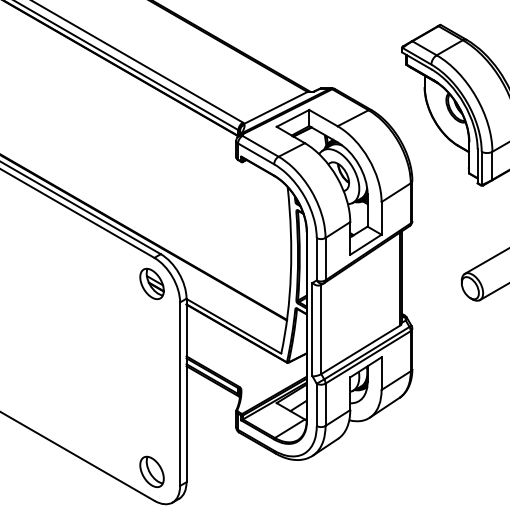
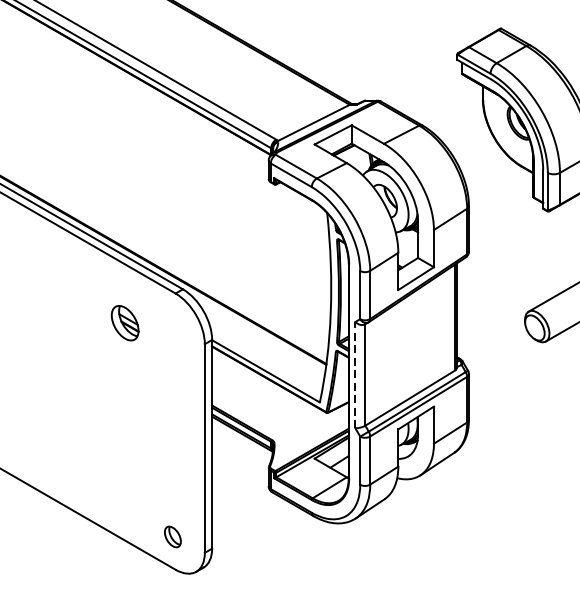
part: (151, 283) -> (124, 322), moved
line: (312, 329) -> (355, 374), solid -> dashed
part: (151, 471) -> (172, 536), size x0.6

